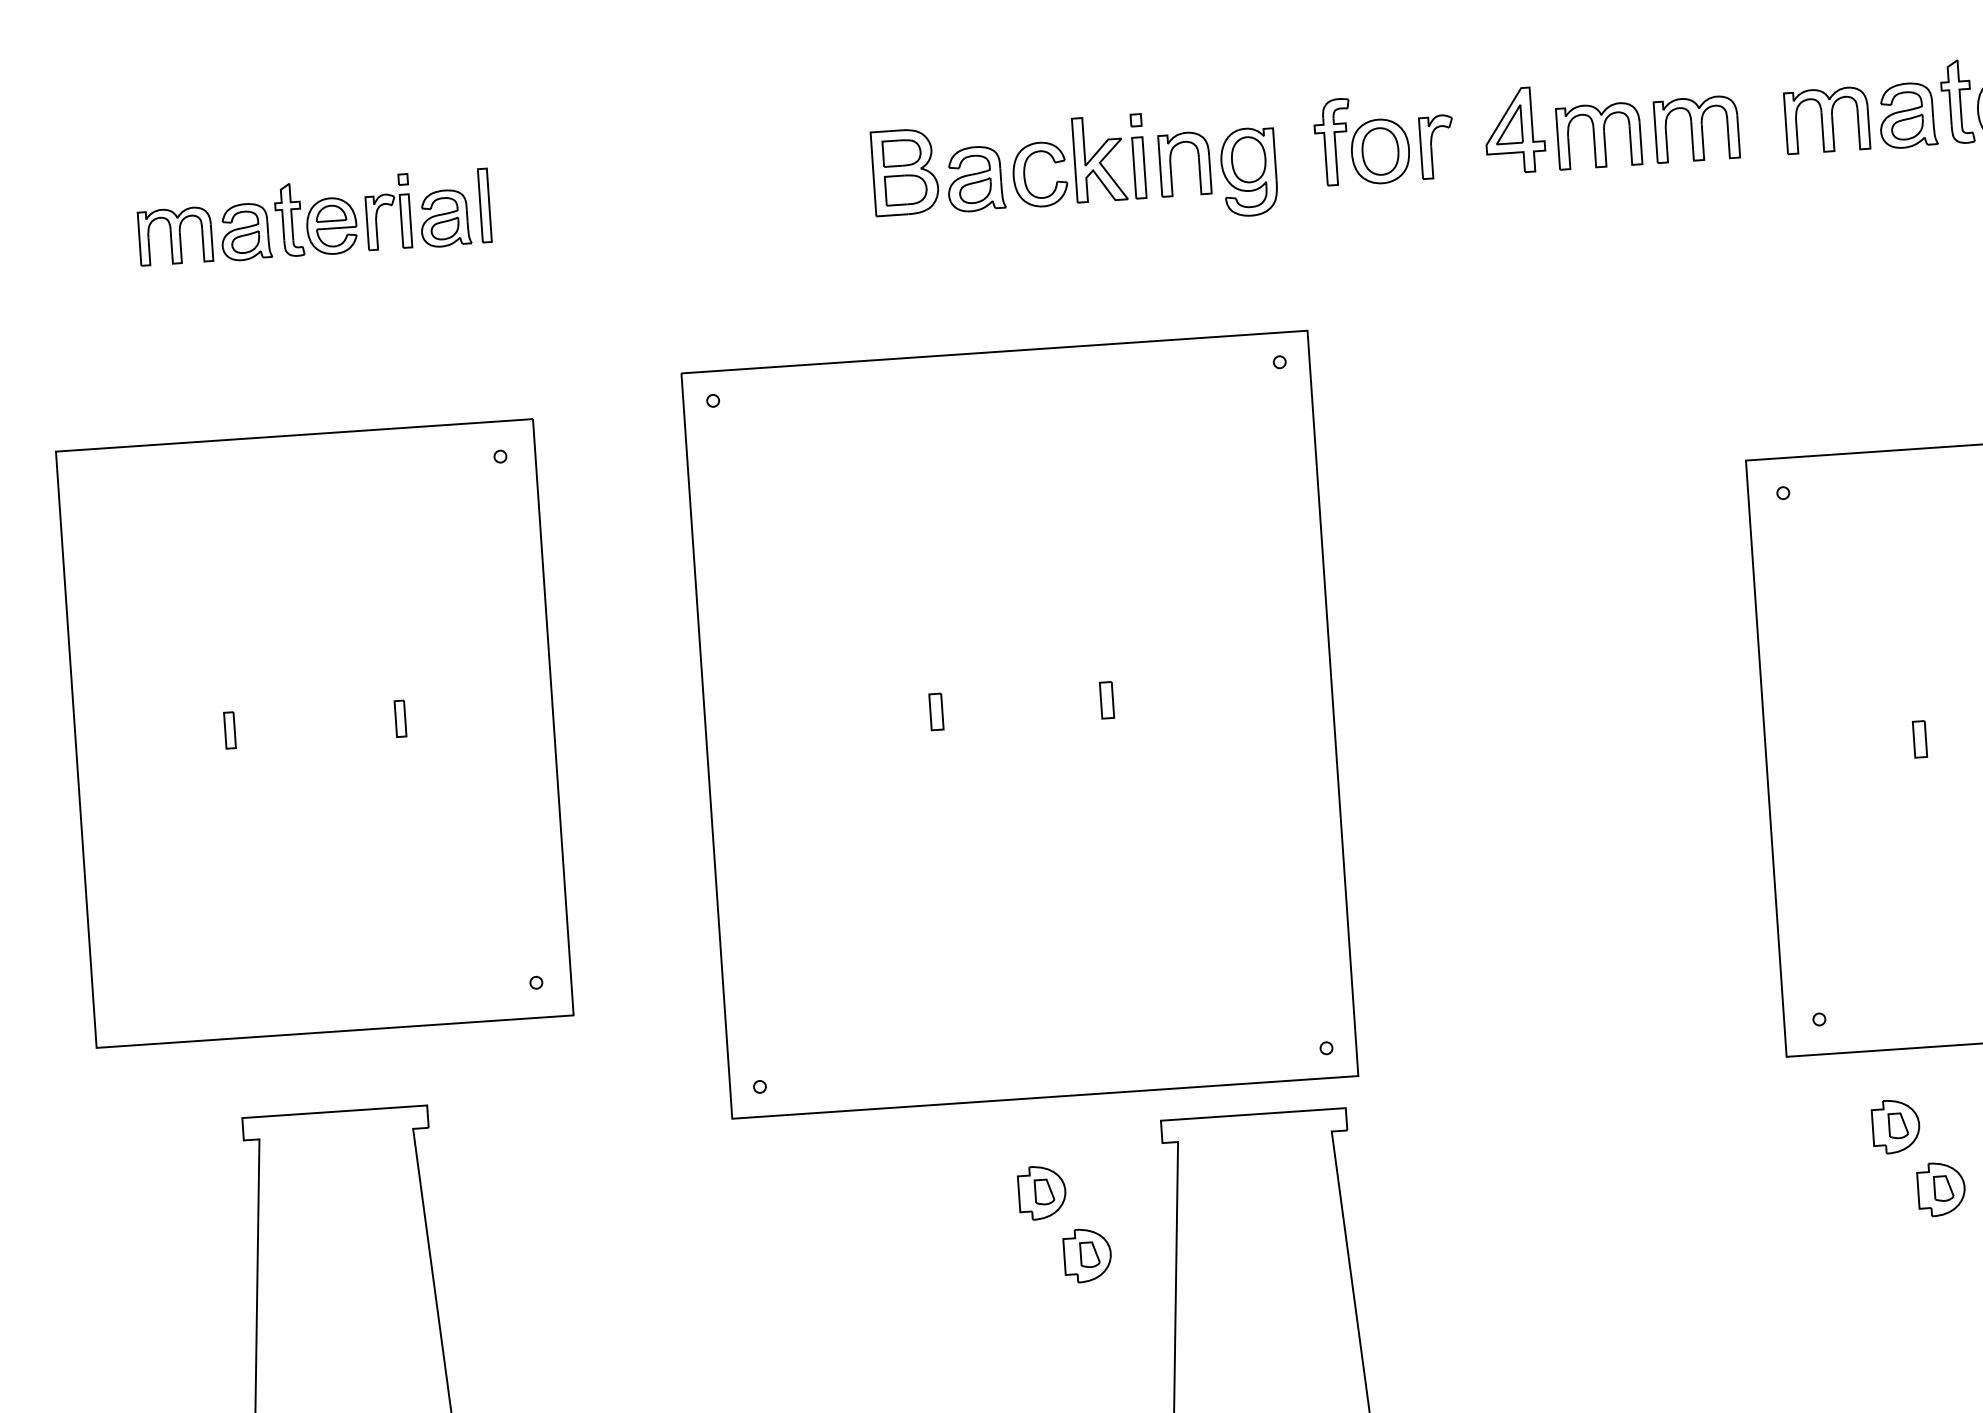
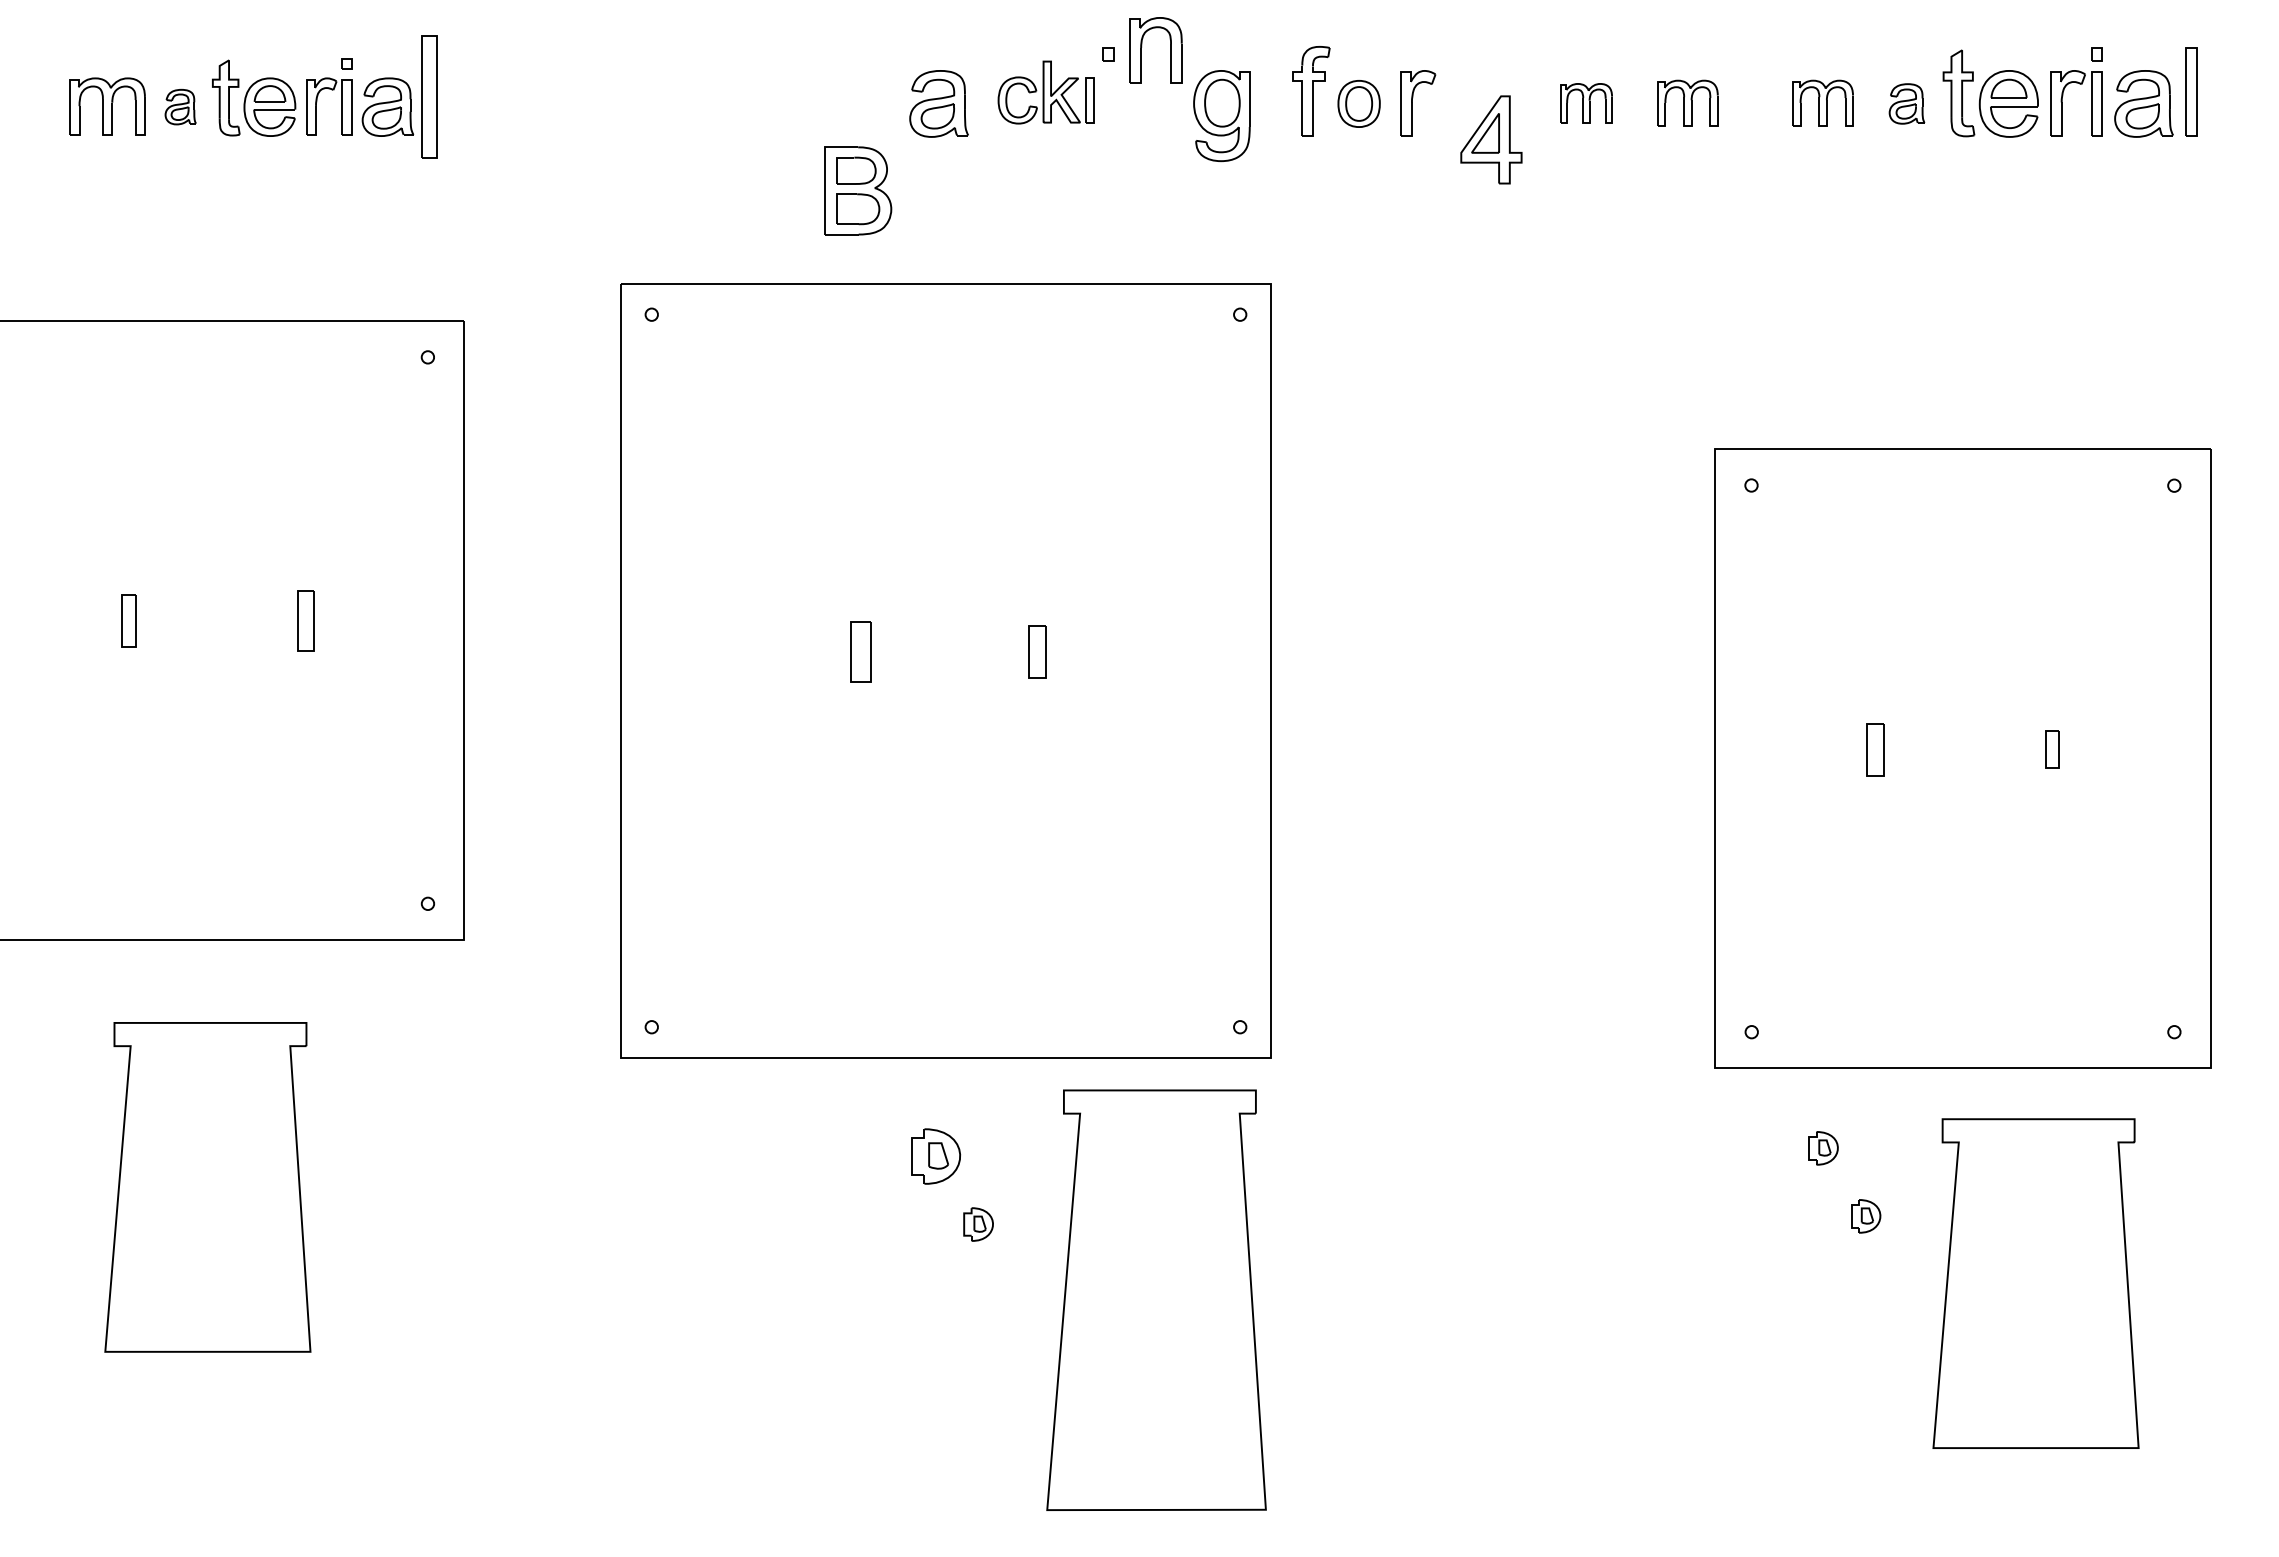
part: (1907, 115) -> (1906, 103), size x0.6
part: (1826, 120) -> (1822, 103), size x0.7
part: (1696, 129) -> (1687, 103), size x0.7
part: (1514, 130) -> (1491, 139), moved
part: (1599, 136) -> (1586, 103), size x0.6
part: (1379, 151) -> (1358, 103), size x0.7
part: (1077, 161) -> (1045, 92), size x0.7
part: (1171, 162) -> (1142, 47), moved
part: (905, 171) -> (858, 190), moved
part: (484, 205) -> (429, 96), size x1.6
part: (245, 231) -> (180, 106), size x0.6
part: (1106, 699) -> (1037, 651), size x1.4
part: (936, 711) -> (860, 651), size x1.6
part: (399, 719) -> (305, 621), size x1.6
part: (229, 730) -> (128, 621), size x1.4
part: (1920, 739) -> (1875, 749), size x1.4
part: (1896, 1126) -> (1823, 1148), size x0.6
part: (1941, 1189) -> (1865, 1216), size x0.6
part: (1087, 1255) -> (978, 1224), size x0.6

